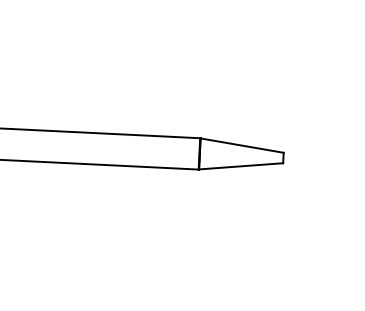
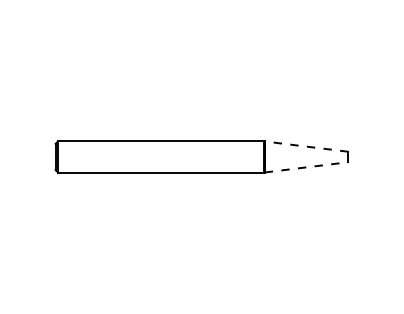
line: (242, 145) -> (306, 146), solid -> dashed
line: (242, 166) -> (307, 167), solid -> dashed

